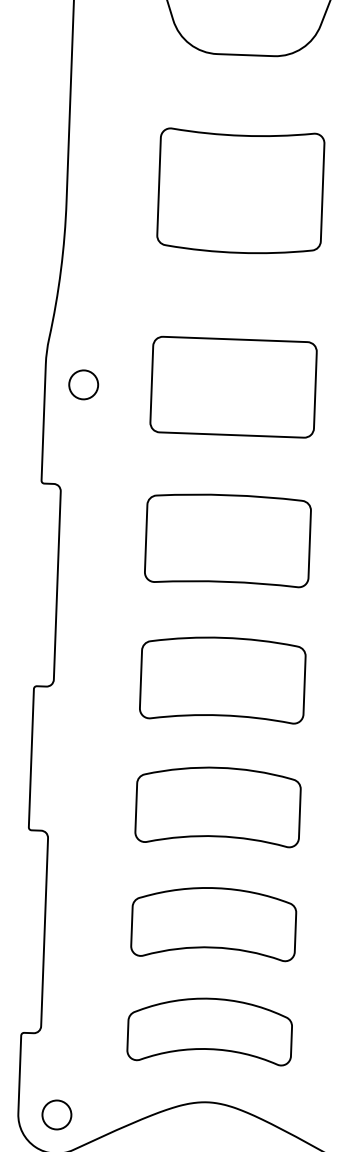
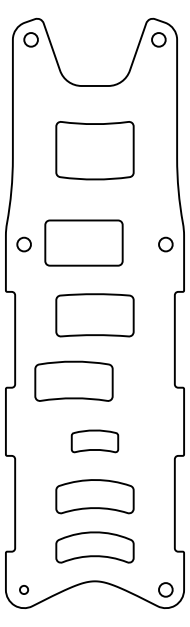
part: (232, 385) -> (83, 242), moved
part: (221, 677) -> (73, 380), moved
part: (217, 806) -> (94, 441), size x0.6
circle: (55, 1114) -> (23, 589), size x0.6

